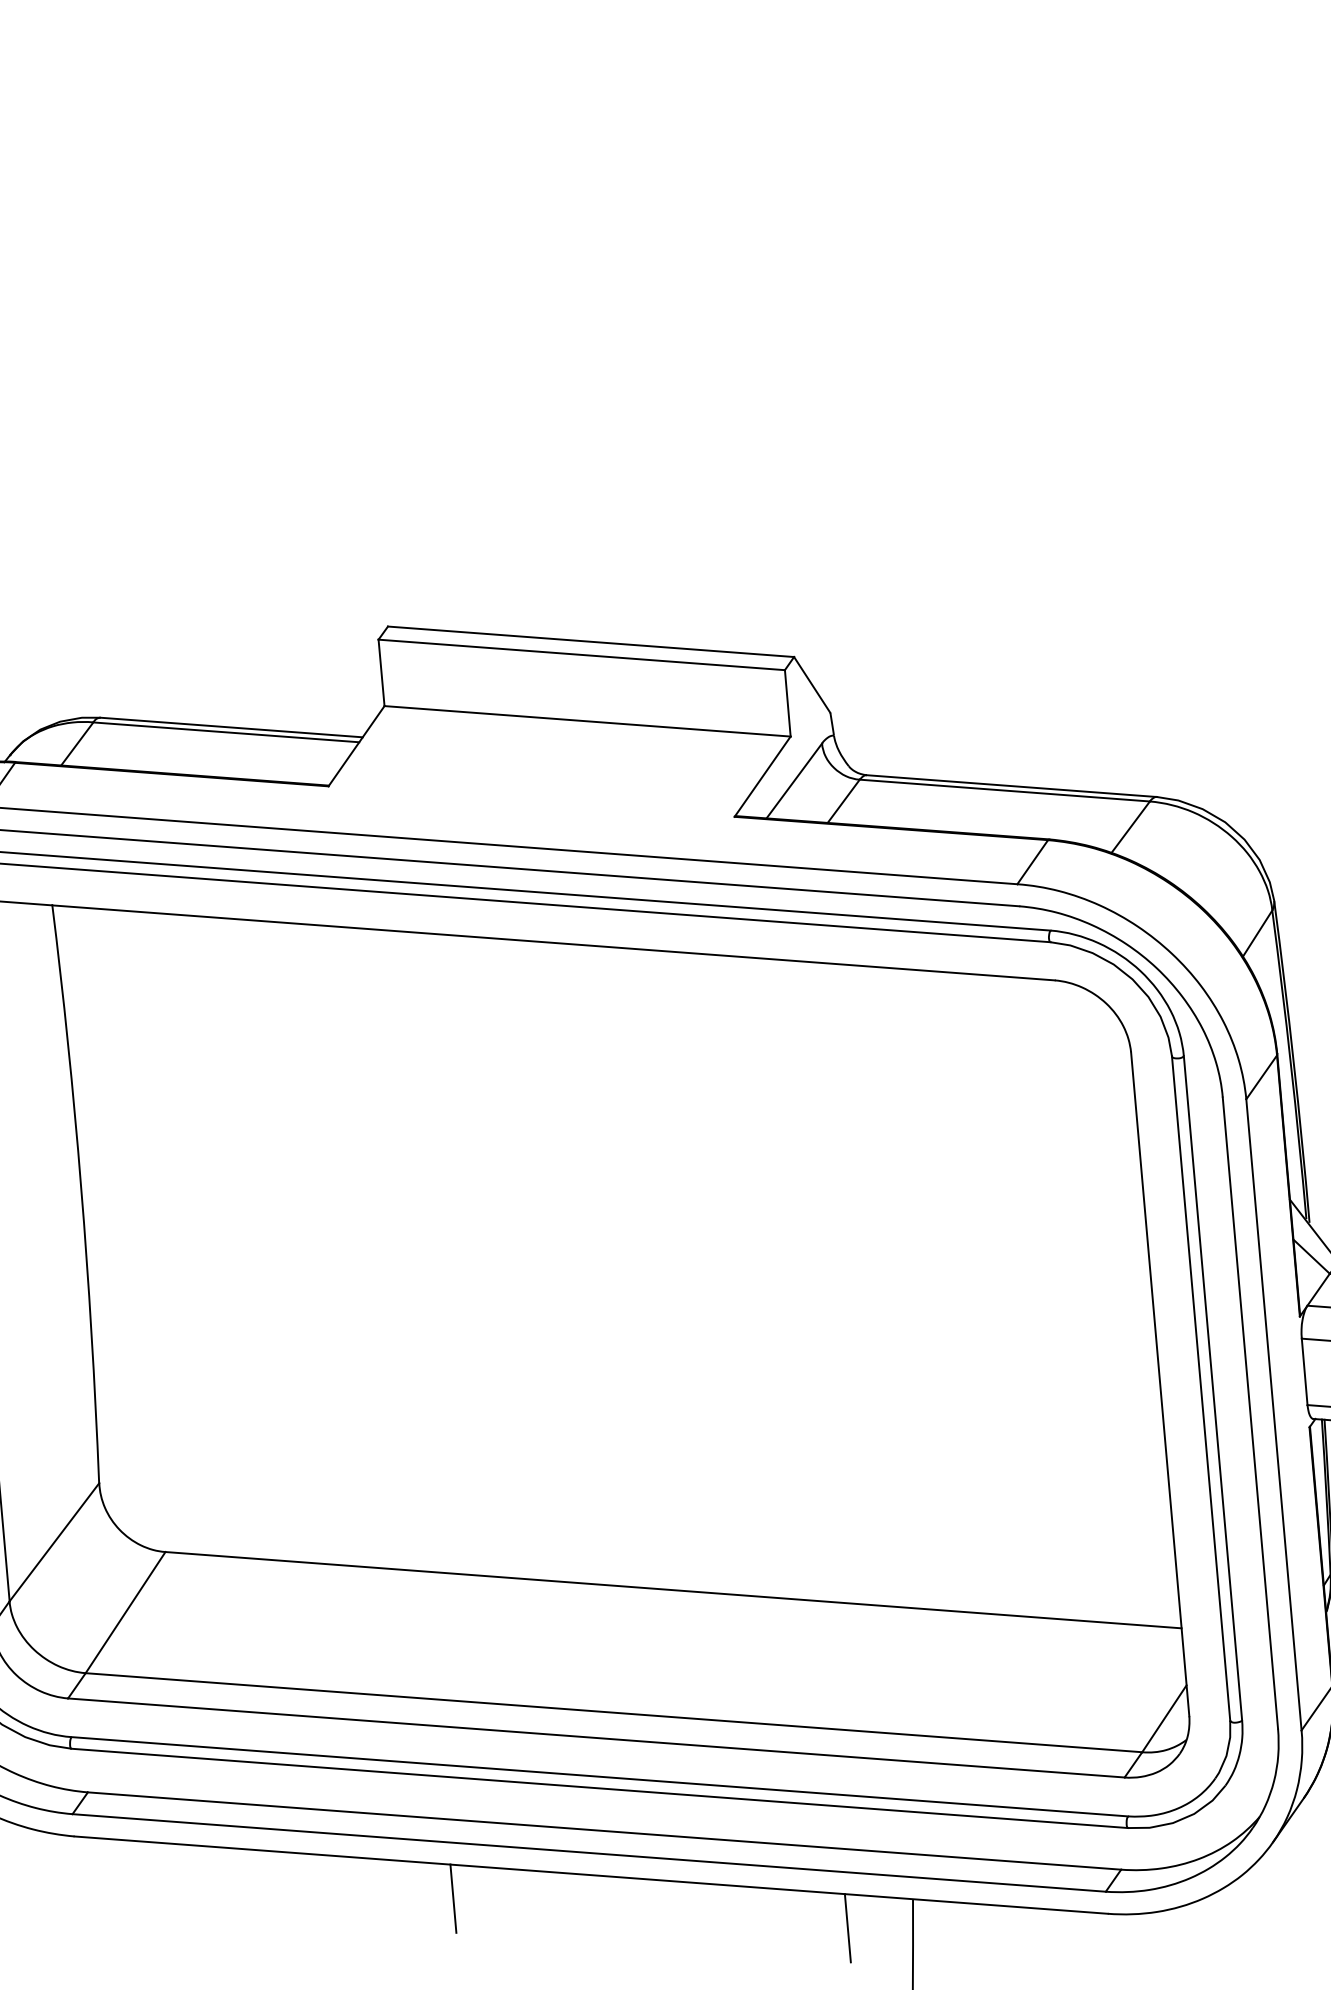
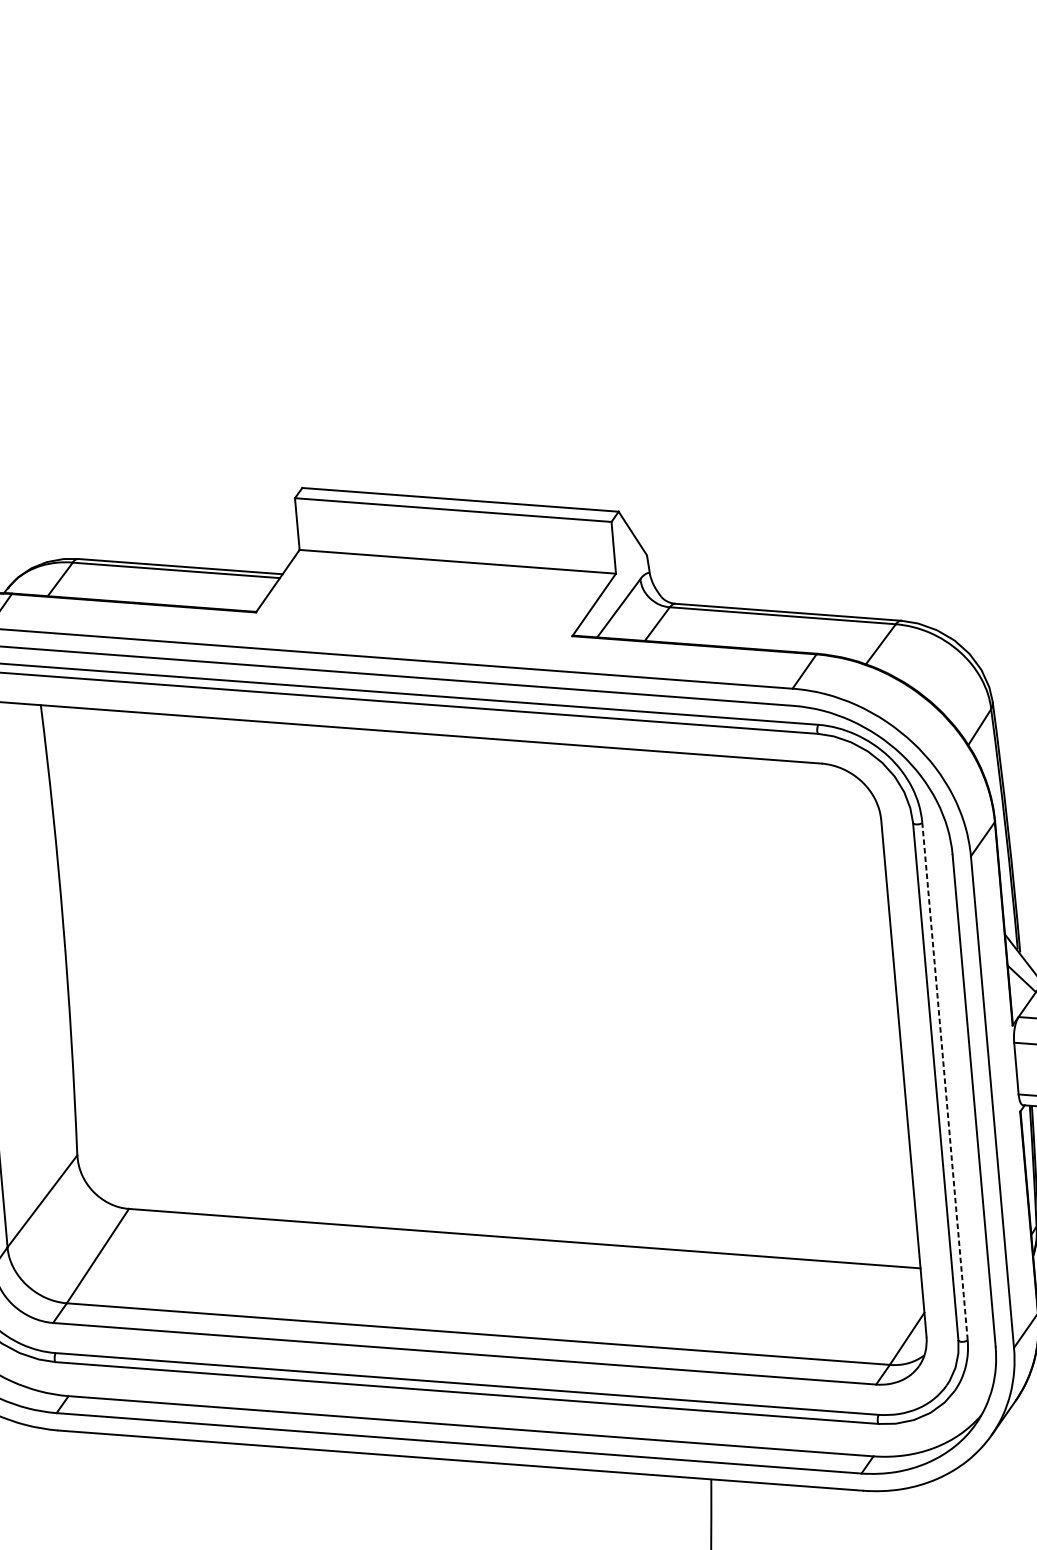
line: (1212, 1387) -> (944, 1080), solid -> dashed
line: (453, 1898) -> (353, 1478), removed
line: (847, 1928) -> (660, 1502), removed

